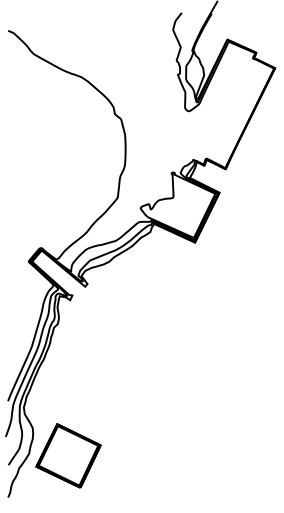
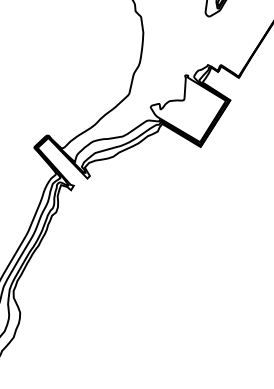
part: (68, 455) -> (52, 343), removed

